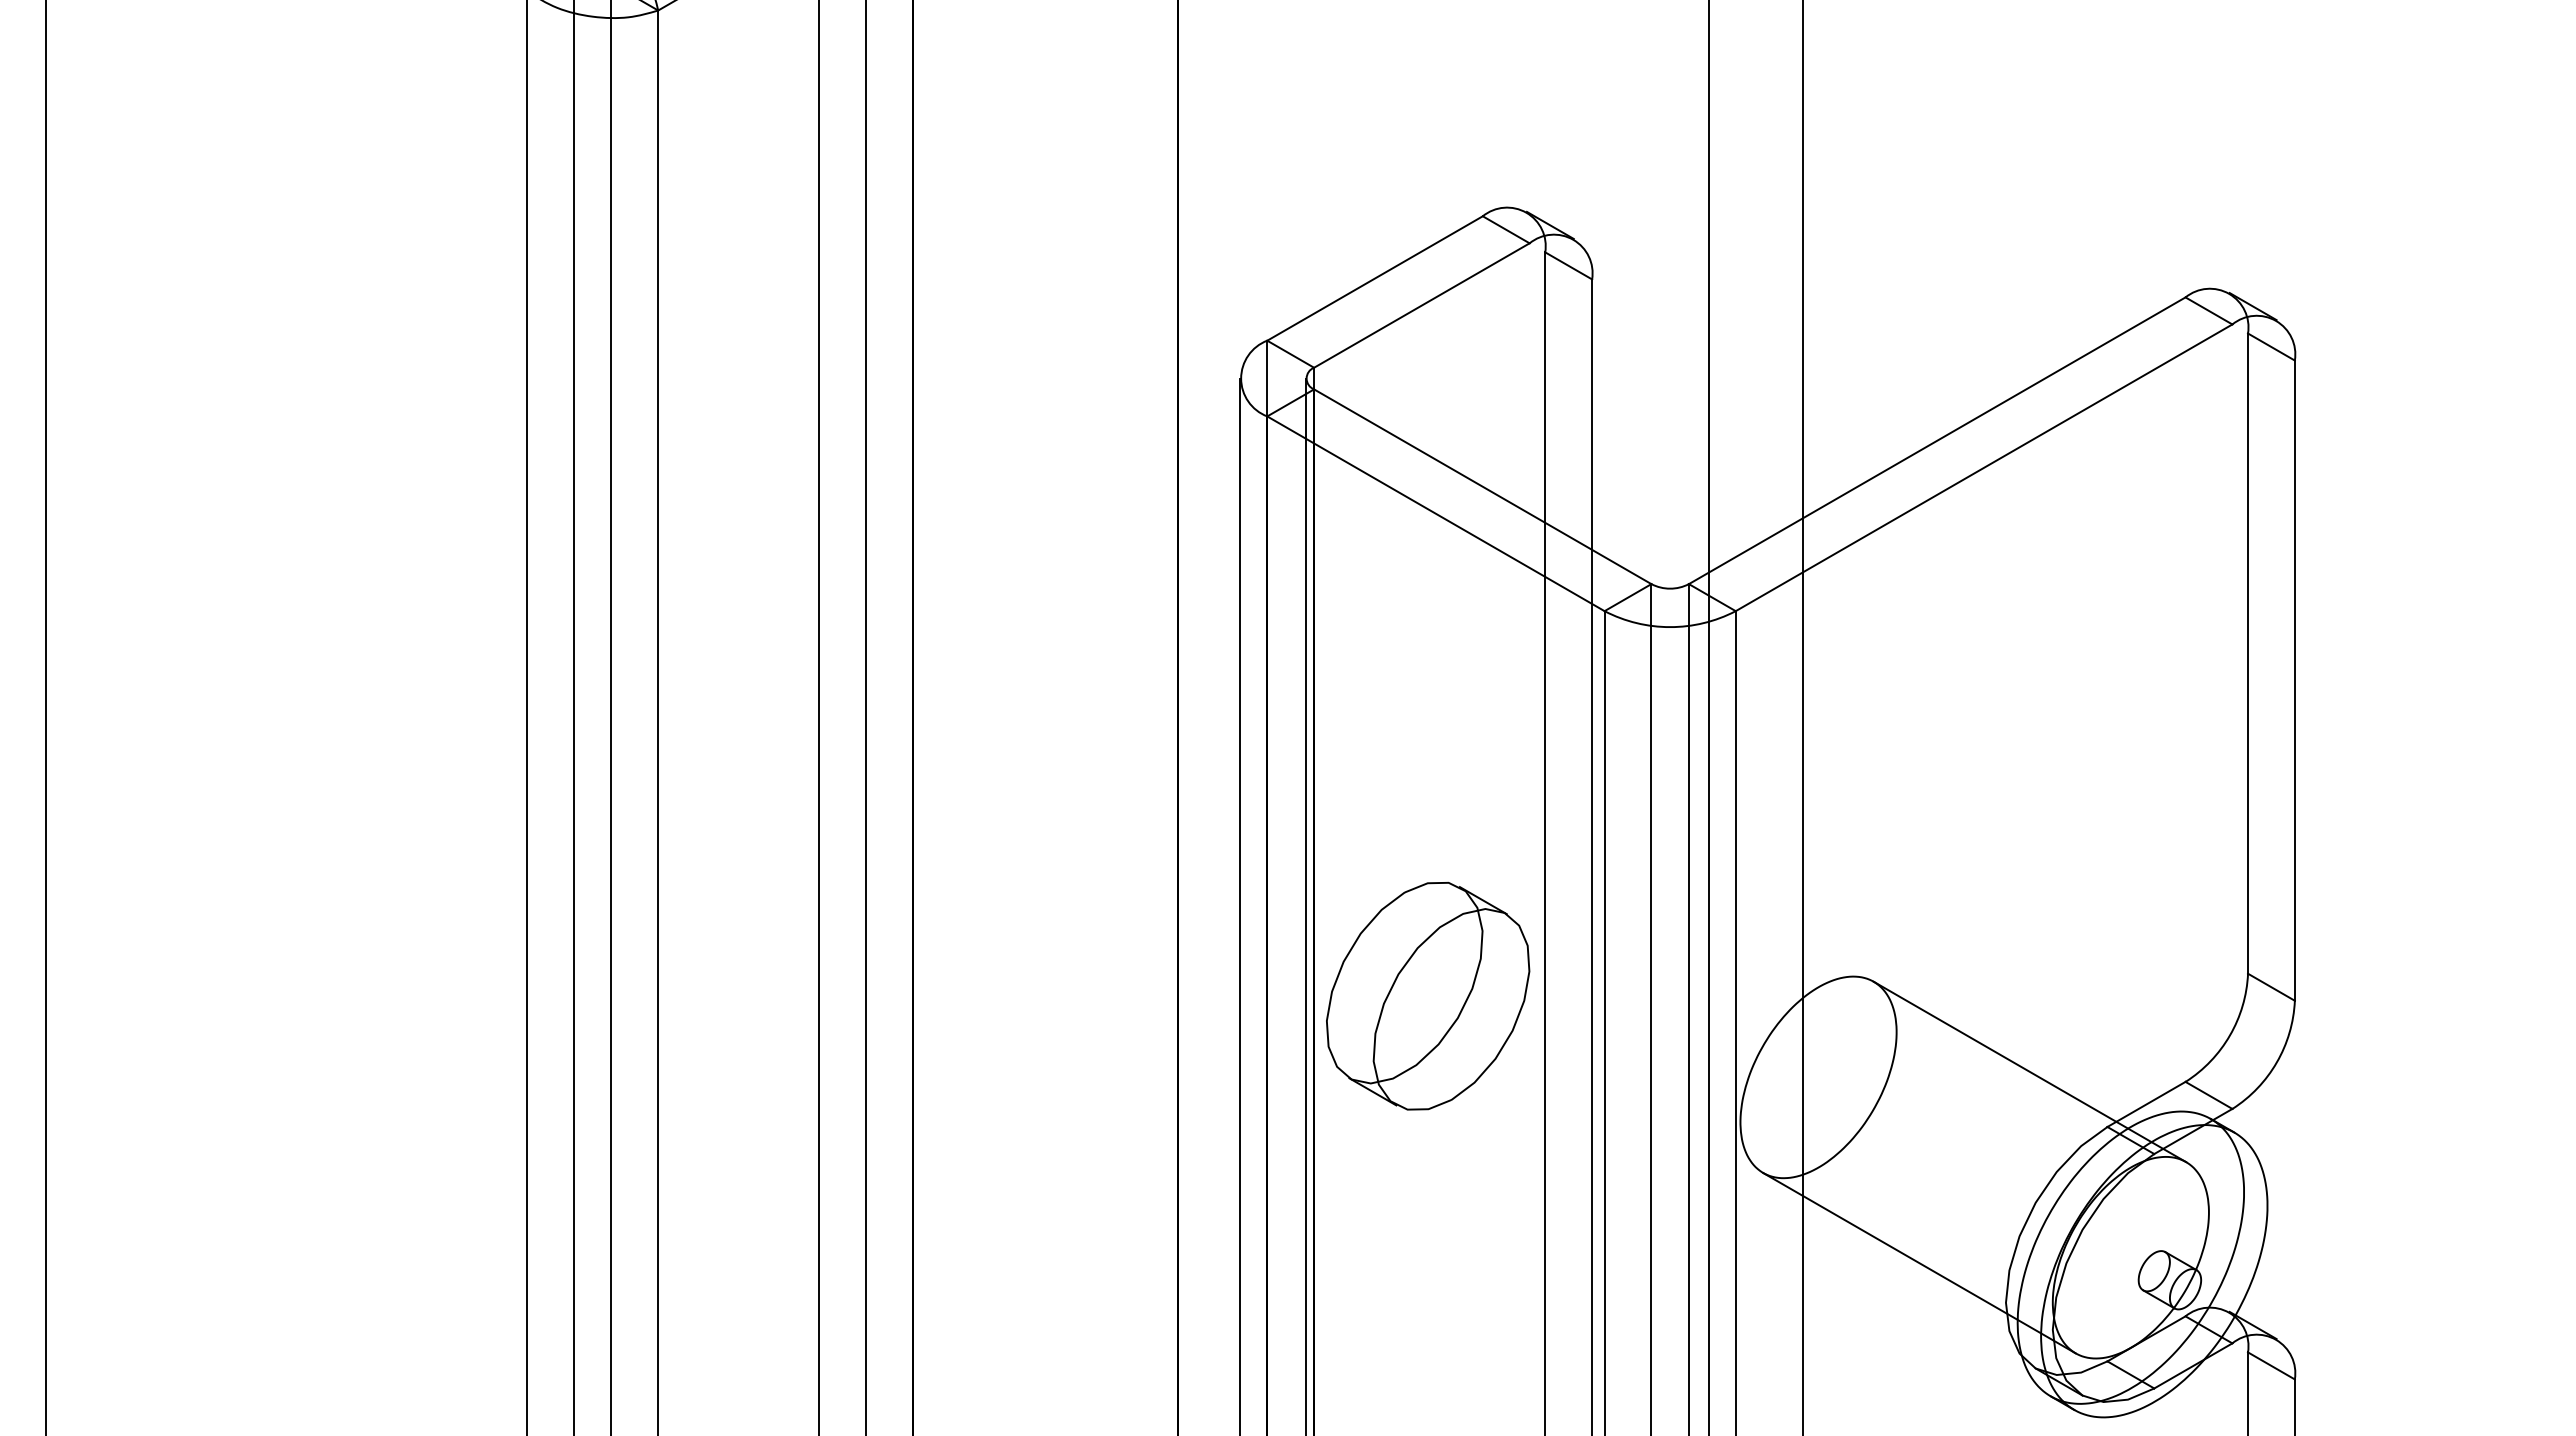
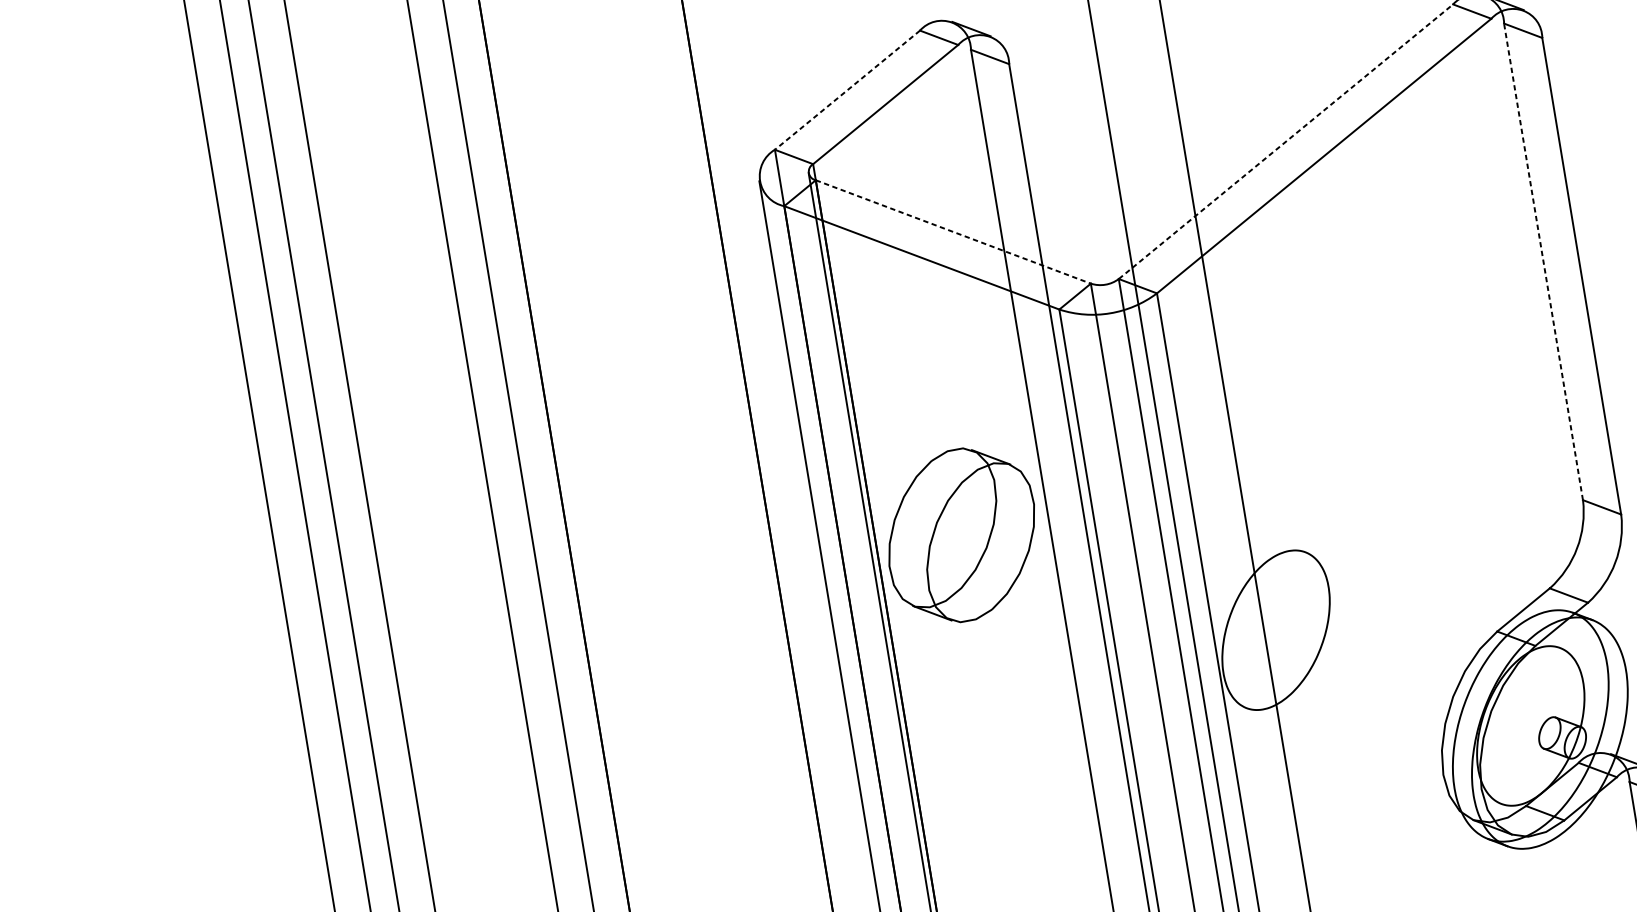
line: (1374, 278) -> (847, 90), solid -> dashed
line: (1937, 440) -> (1286, 141), solid -> dashed
line: (1482, 486) -> (953, 231), solid -> dashed
line: (2248, 653) -> (1543, 261), solid -> dashed
part: (1428, 995) -> (961, 534), moved
line: (2029, 1071) -> (1432, 599), removed
line: (1919, 1263) -> (1374, 756), removed

